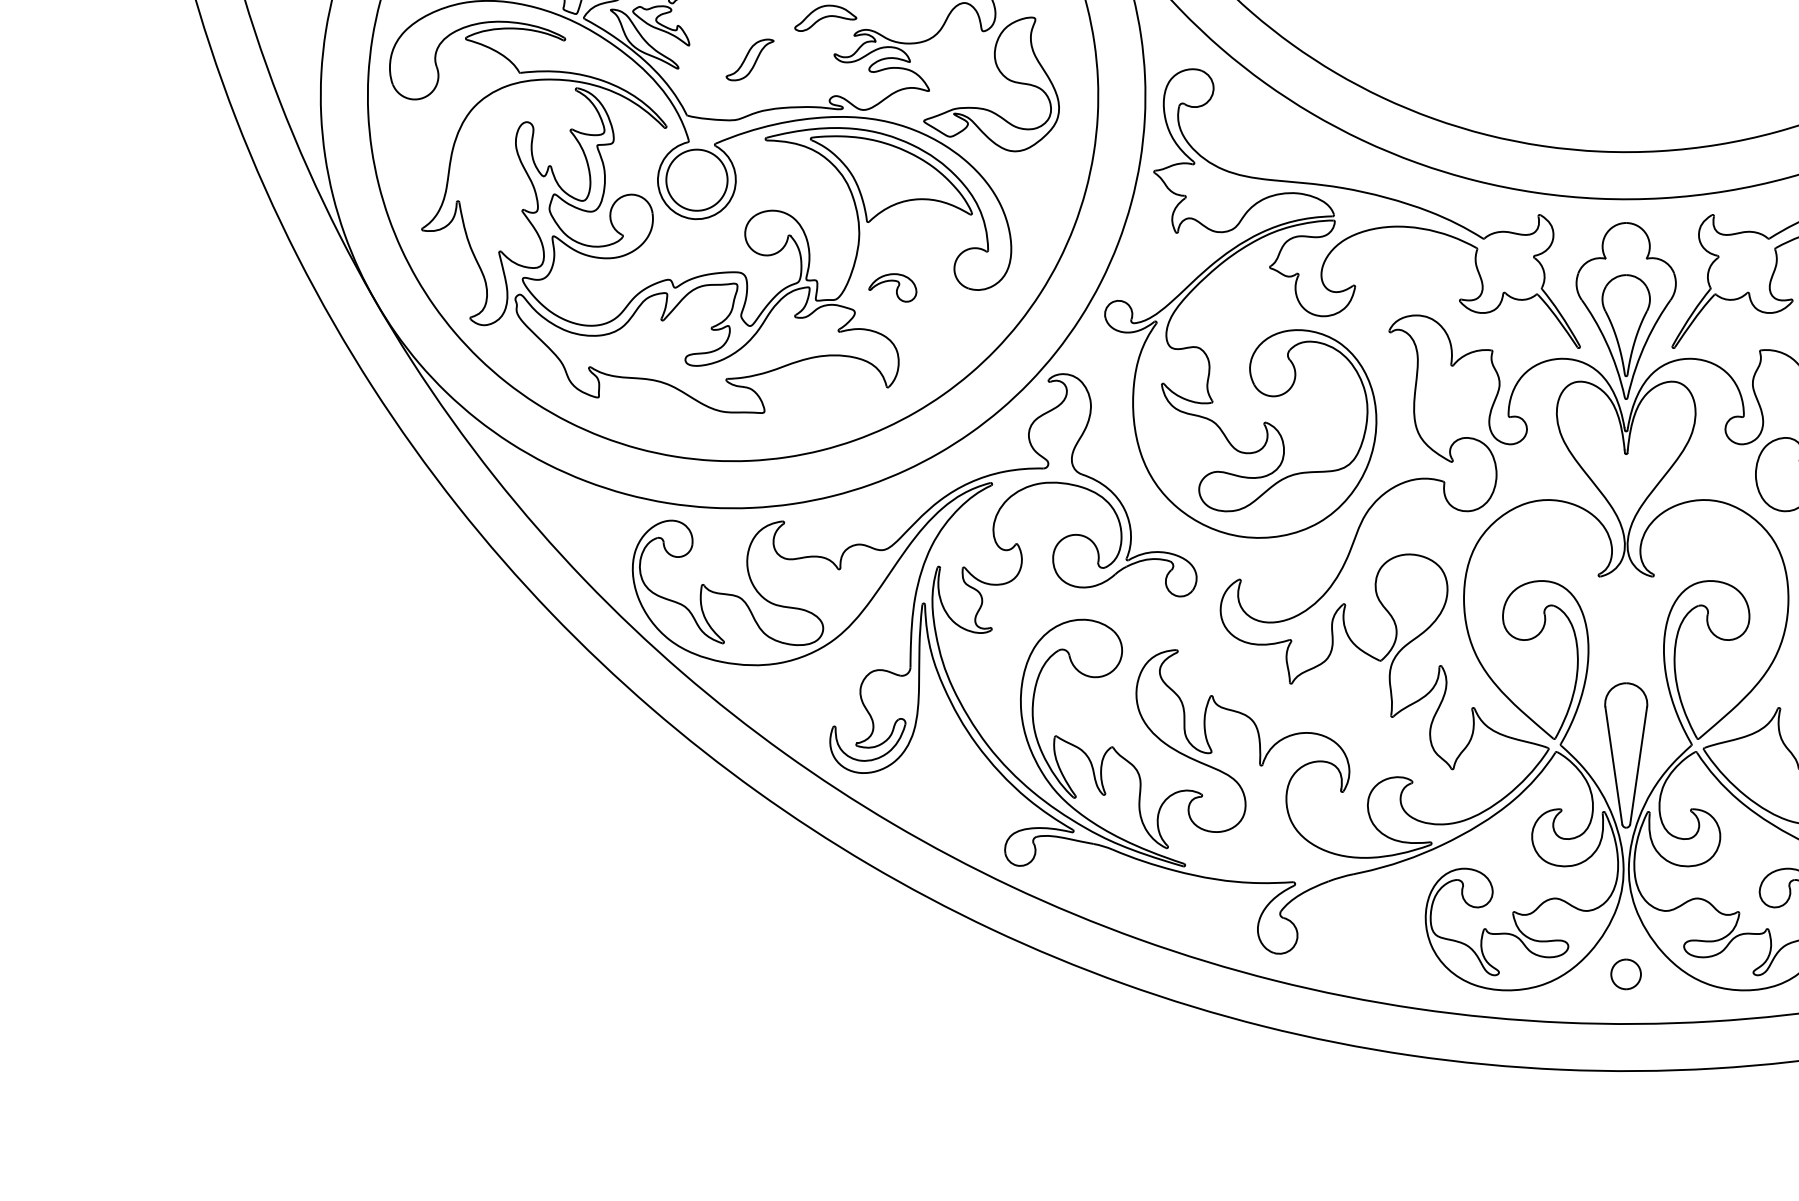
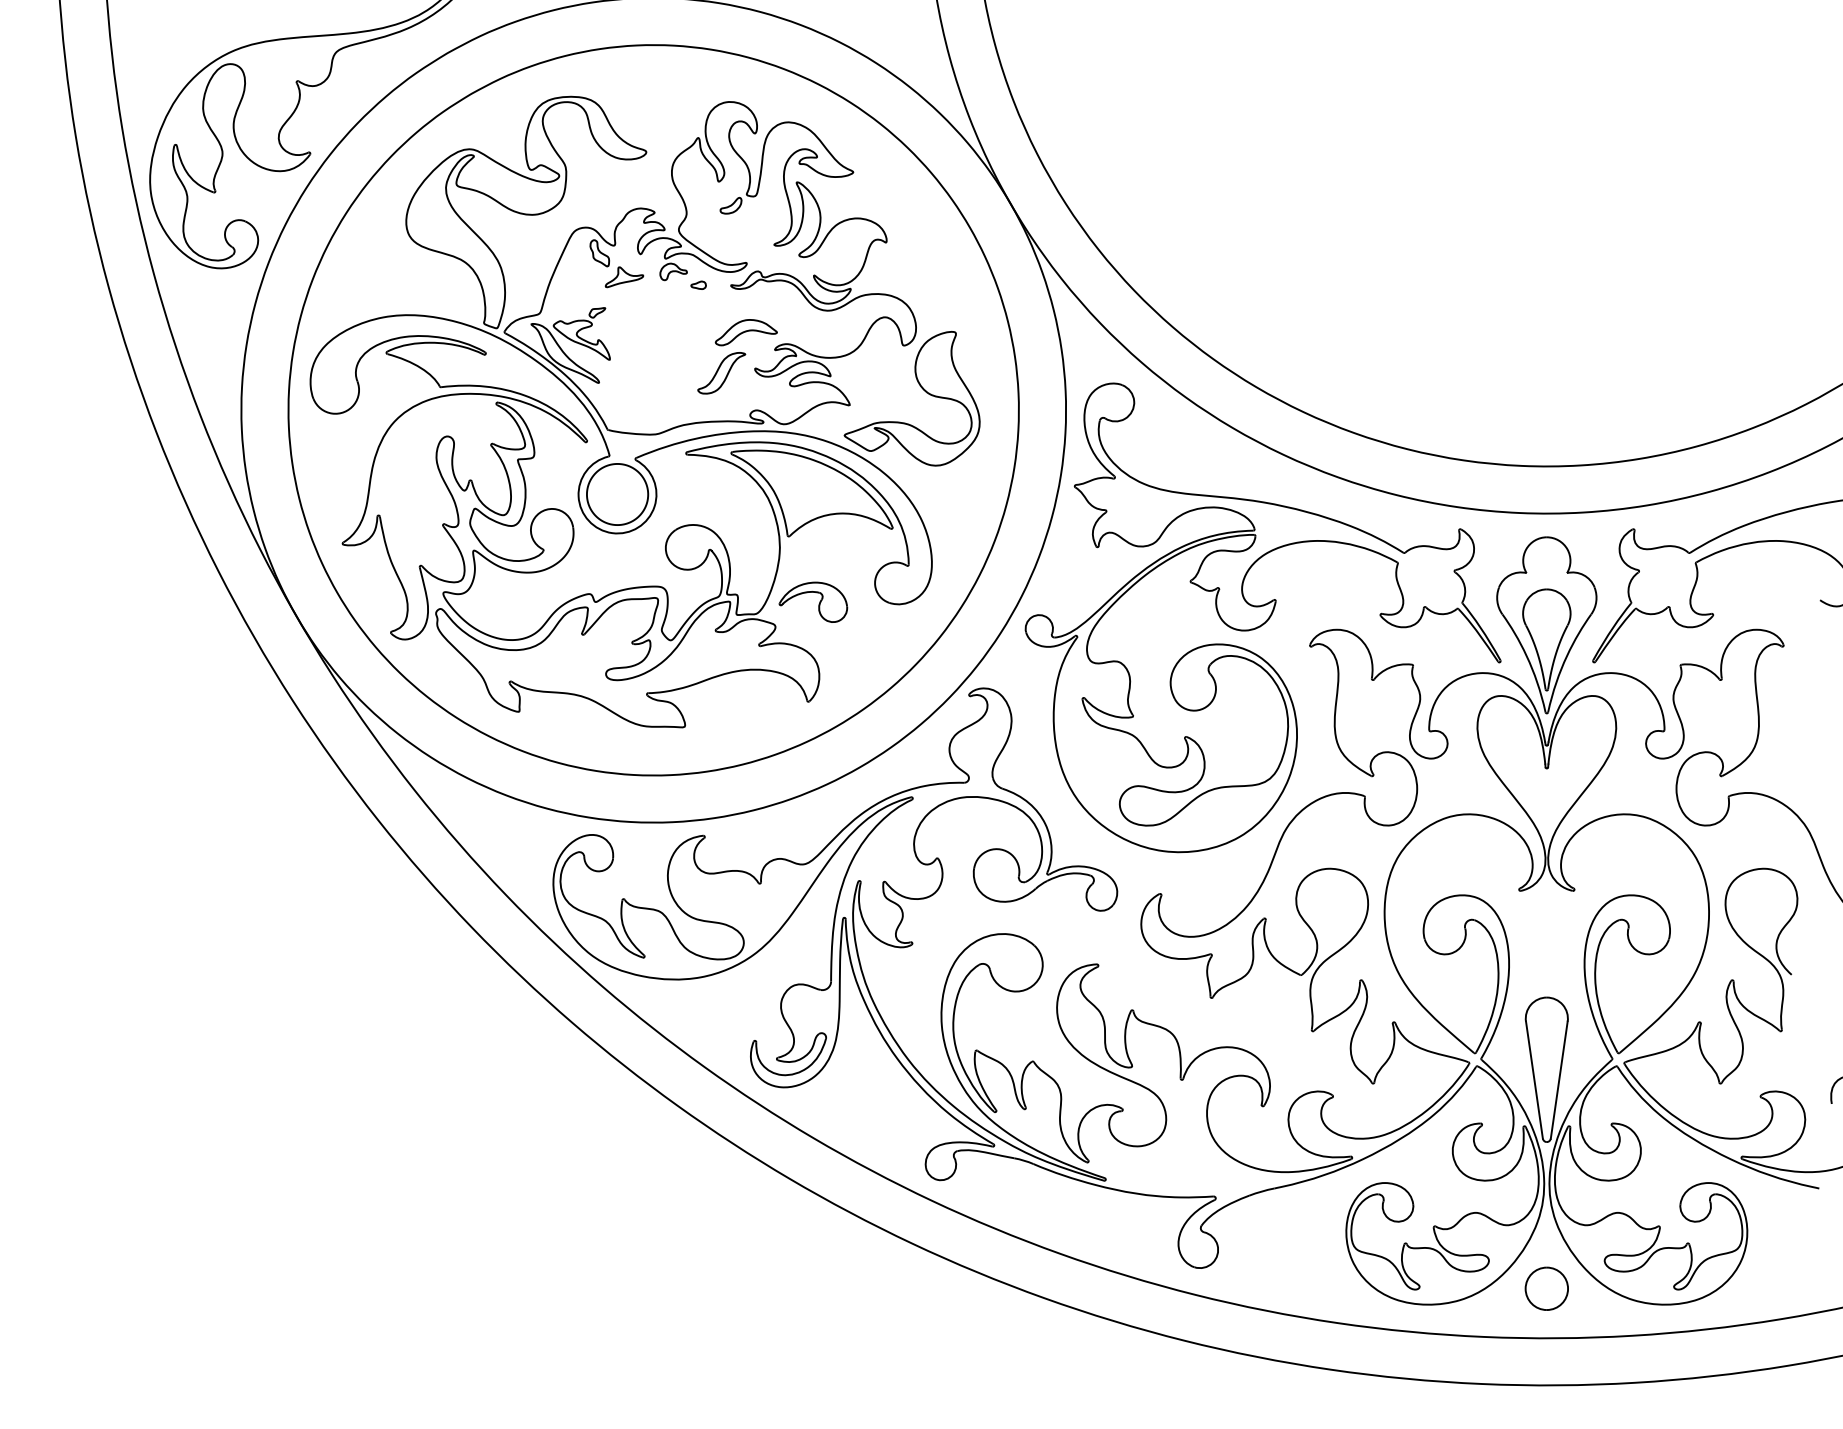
part: (749, 60) -> (721, 373), moved
part: (892, 287) -> (813, 601), size x1.43
part: (1625, 974) -> (1546, 1288), size x1.43

